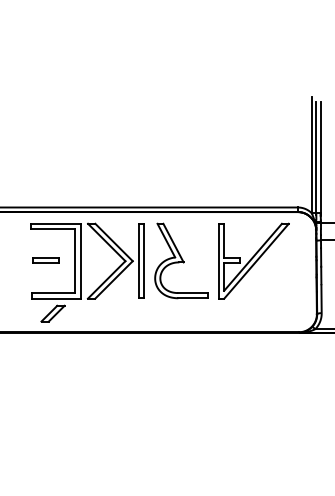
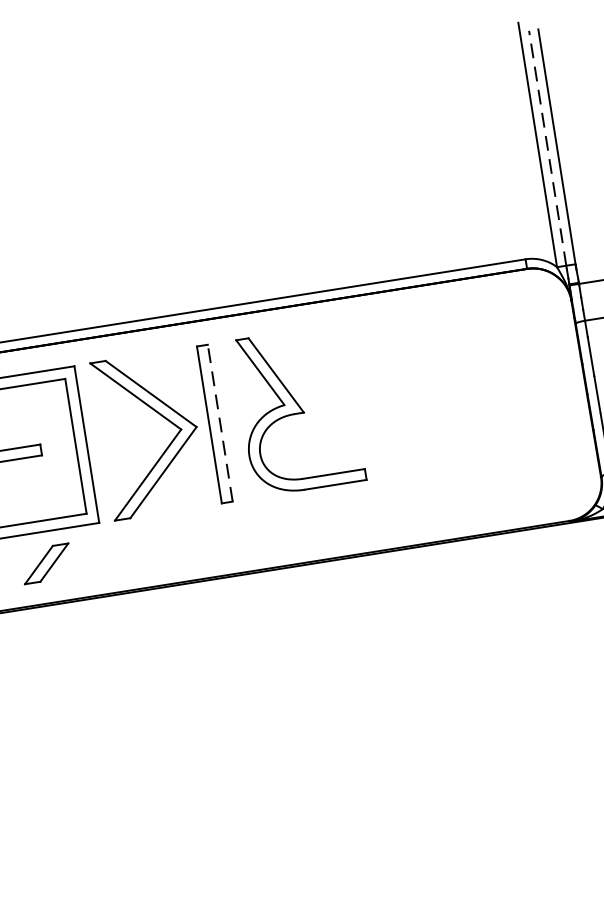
line: (316, 157) -> (548, 148), solid -> dashed
line: (144, 260) -> (221, 421), solid -> dashed
part: (253, 260) -> (449, 385), removed

